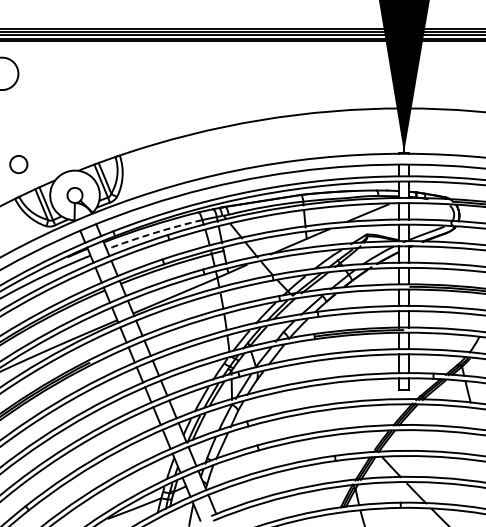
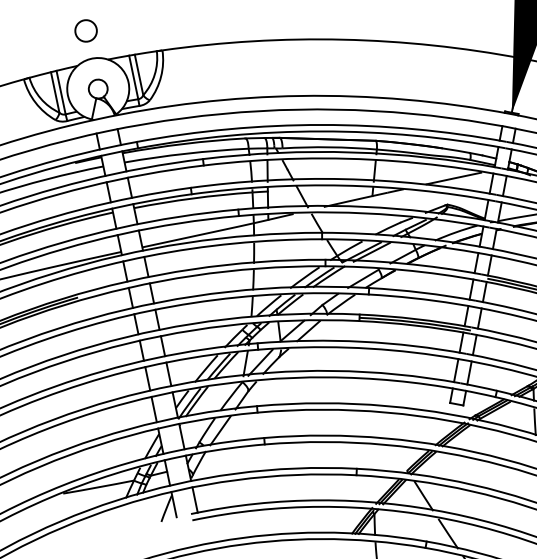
circle: (18, 164) -> (85, 30), moved
arc: (153, 233) -> (185, 153), dashed -> solid

